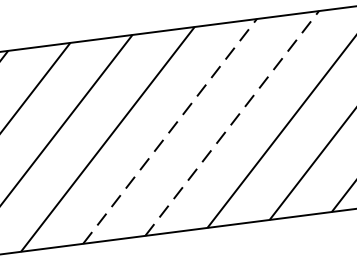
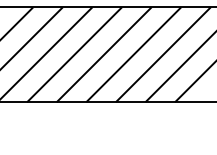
line: (233, 122) -> (134, 54), dashed -> solid
line: (170, 130) -> (104, 54), dashed -> solid

